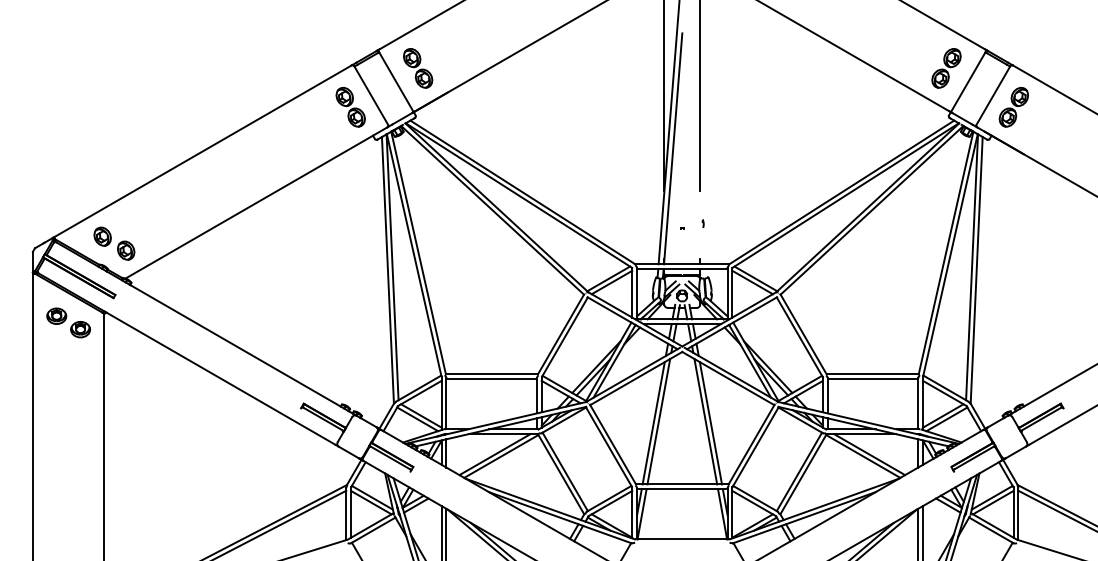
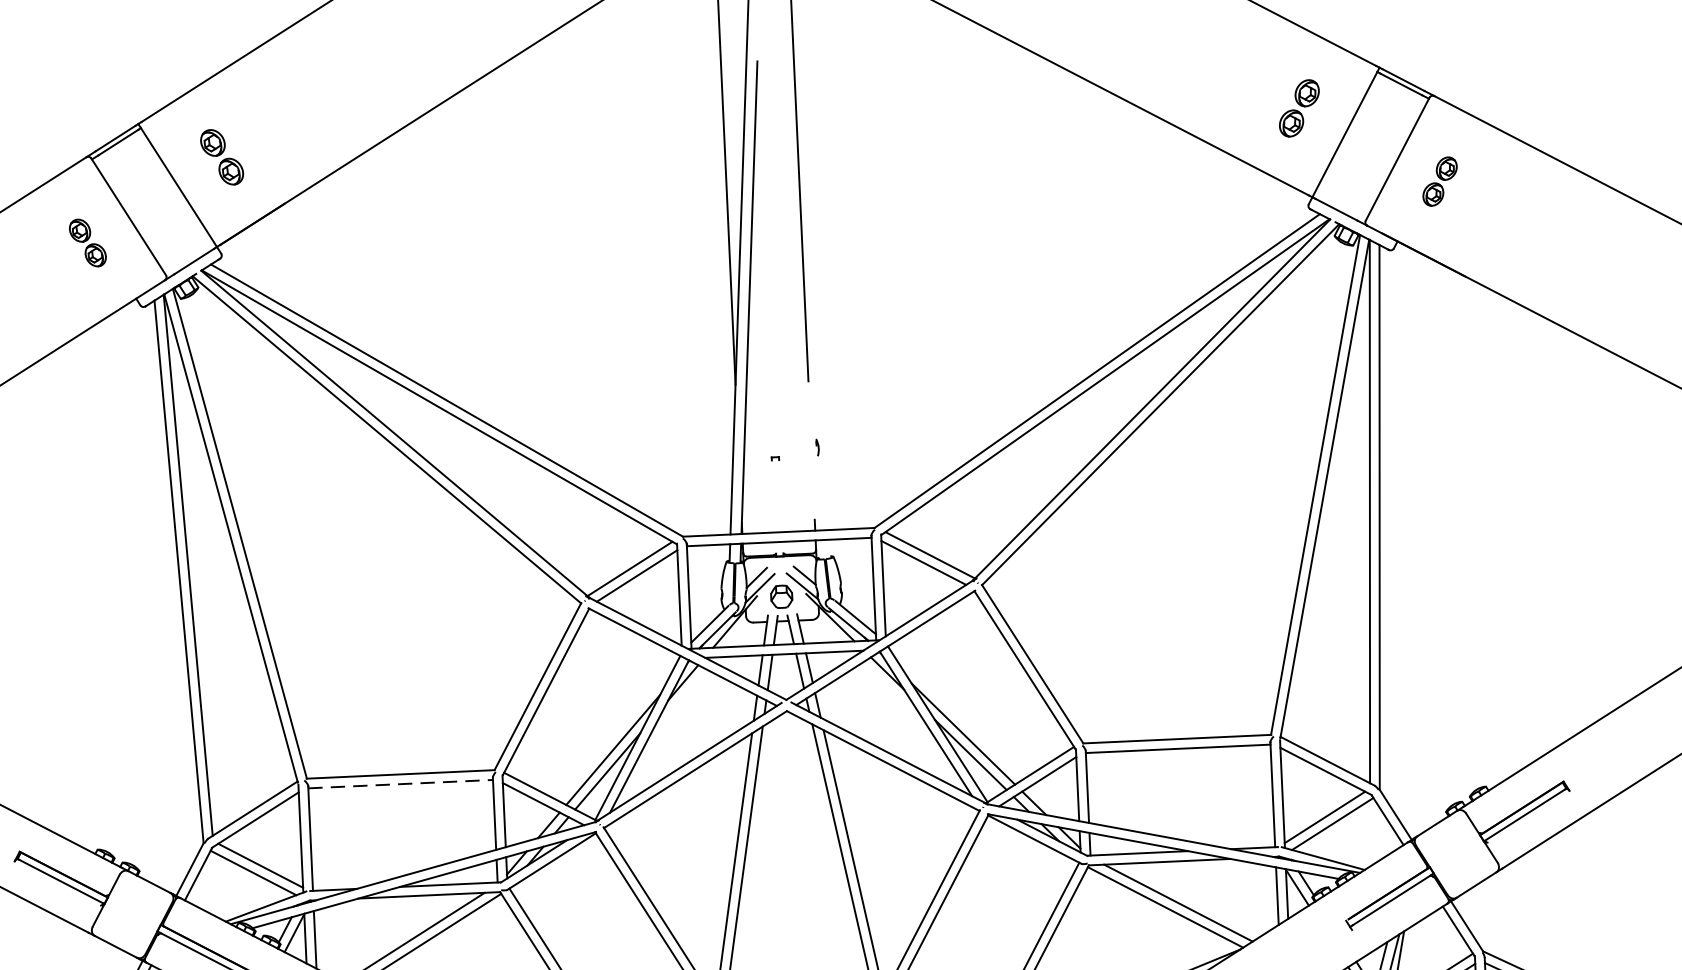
part: (418, 68) -> (222, 157), size x0.7
part: (946, 68) -> (1299, 108), size x0.7
part: (350, 107) -> (87, 243), size x0.6
part: (1013, 107) -> (1439, 181), size x0.6
line: (492, 379) -> (402, 784), solid -> dashed

